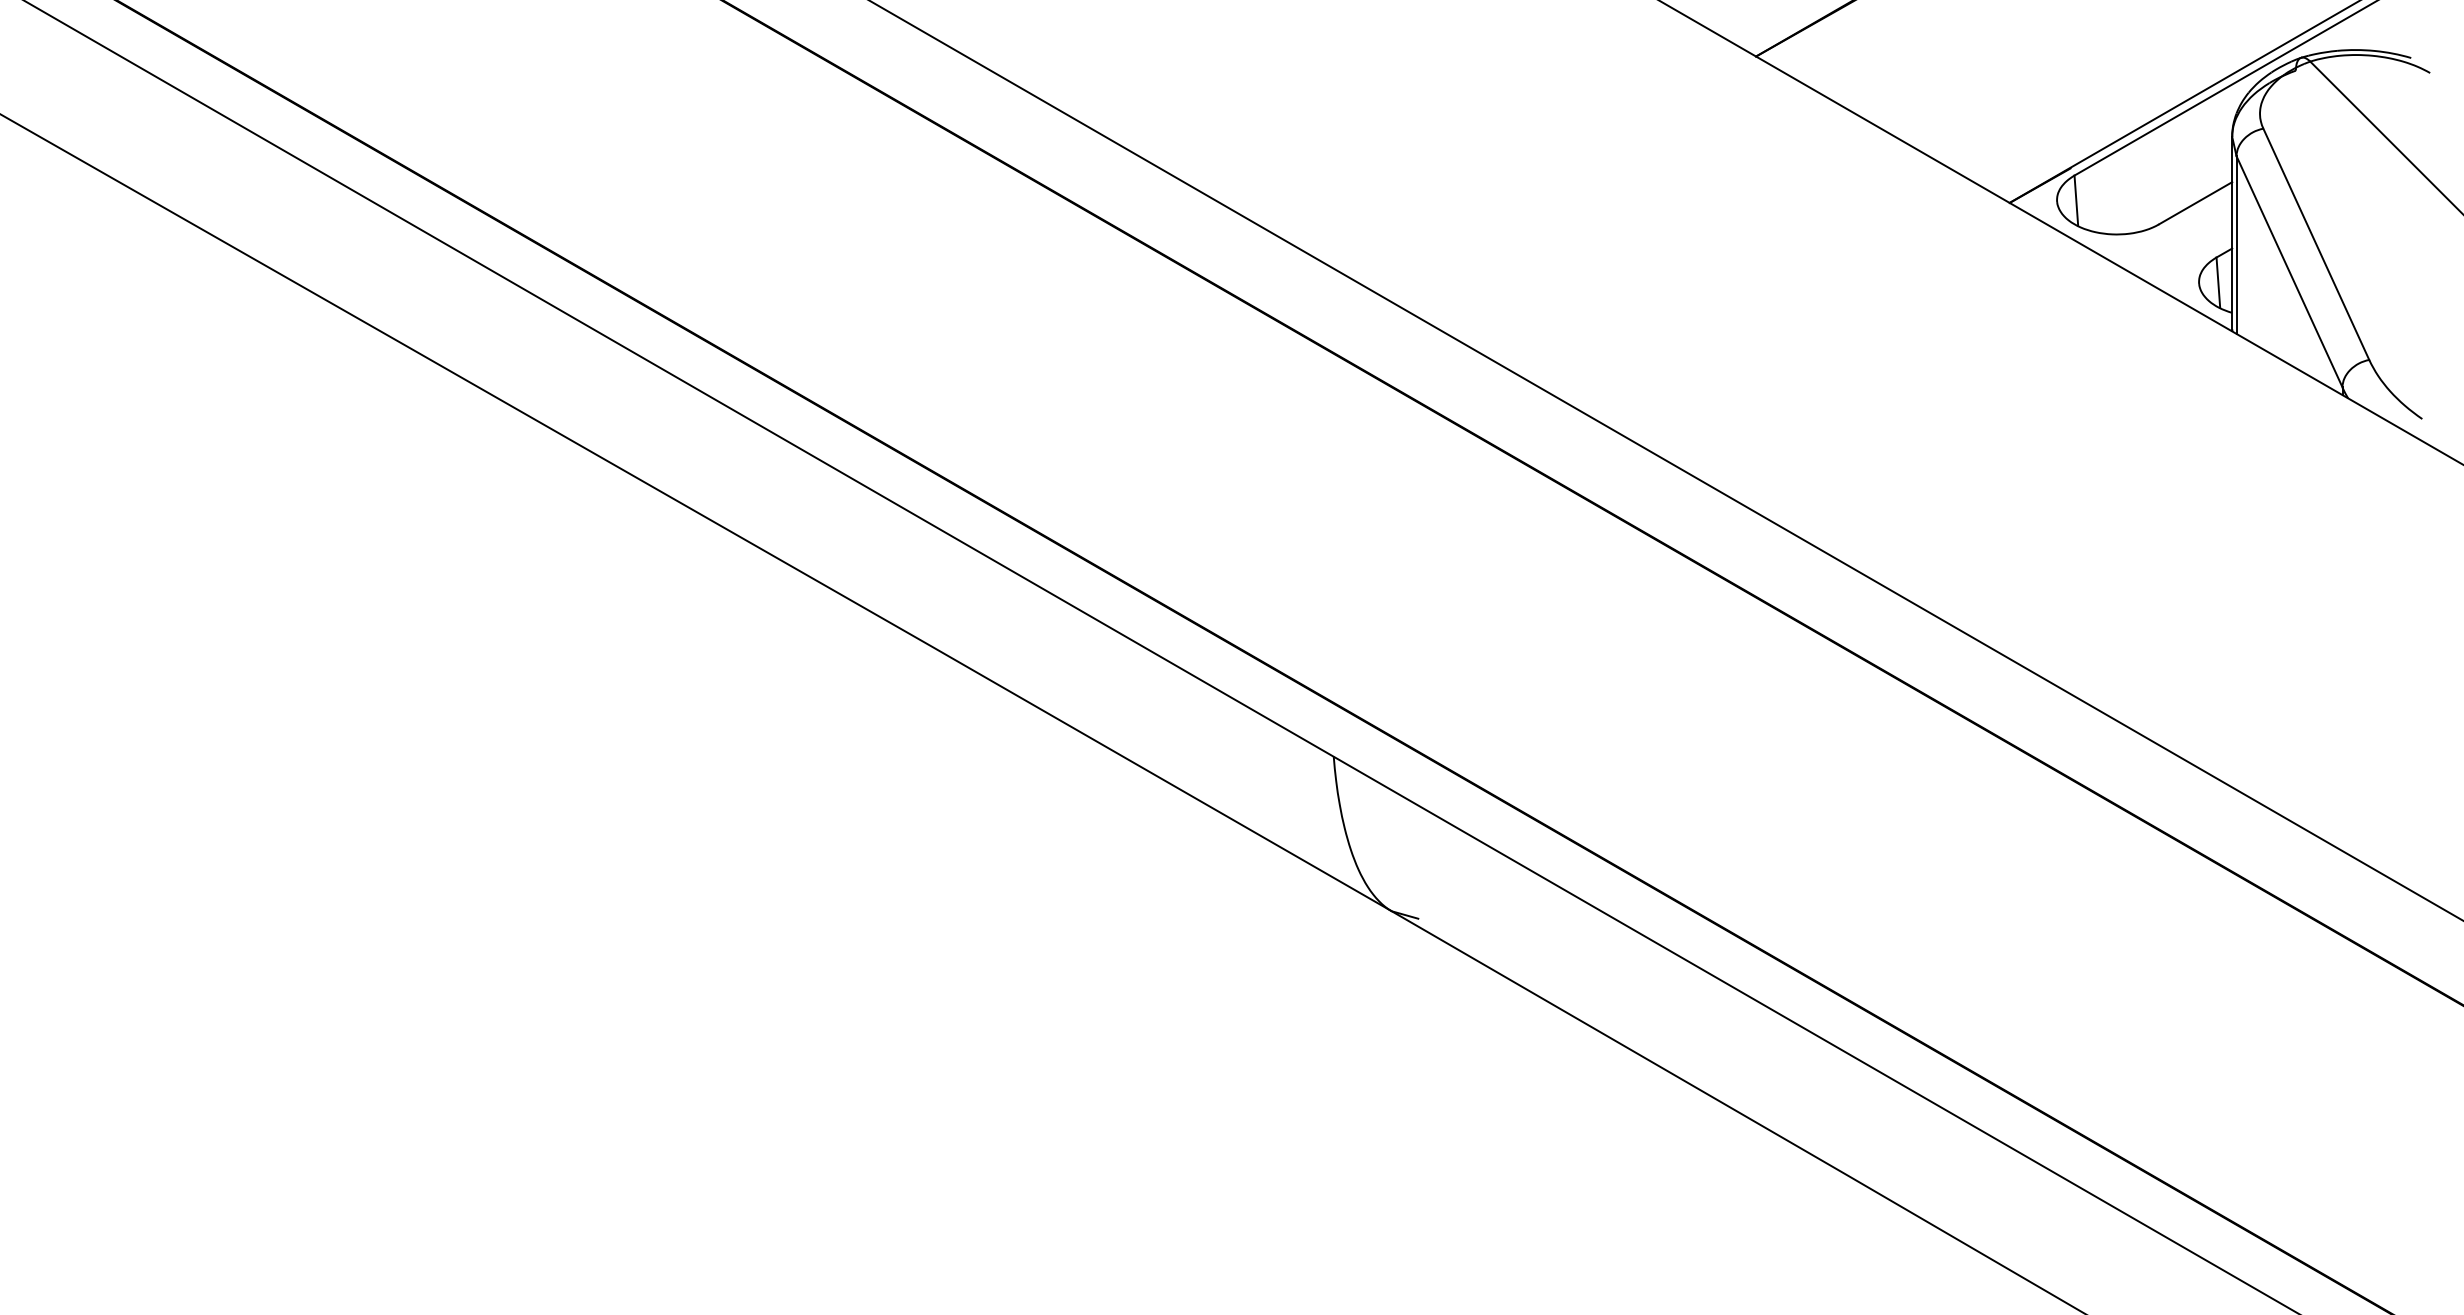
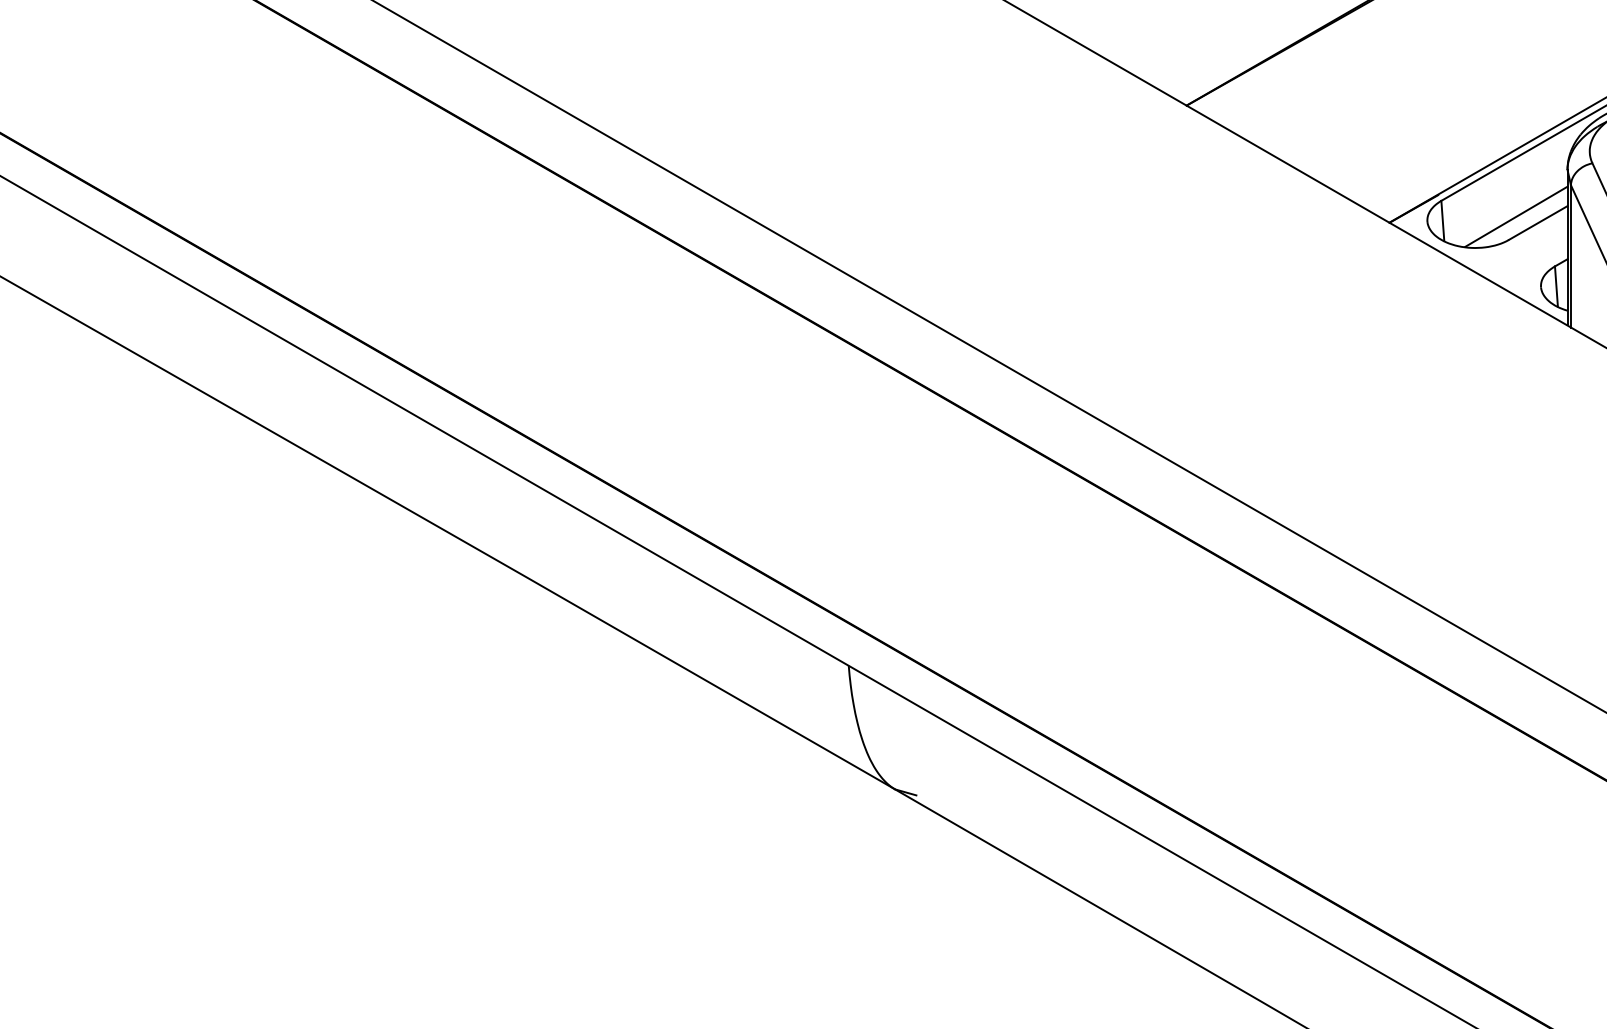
line: (2168, 195) -> (1516, 216), added

